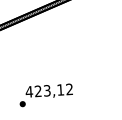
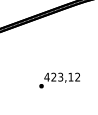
text: (45, 95) -> (59, 80), moved

